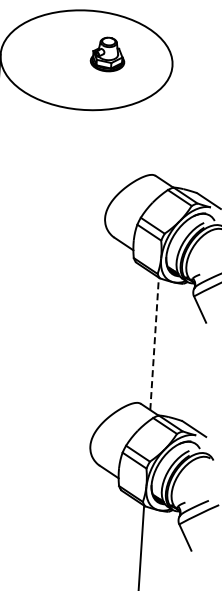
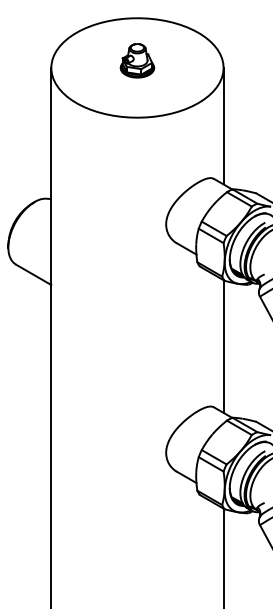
part: (108, 54) -> (137, 60), moved
line: (168, 123) -> (223, 125), added
line: (154, 343) -> (223, 346), dashed -> solid

